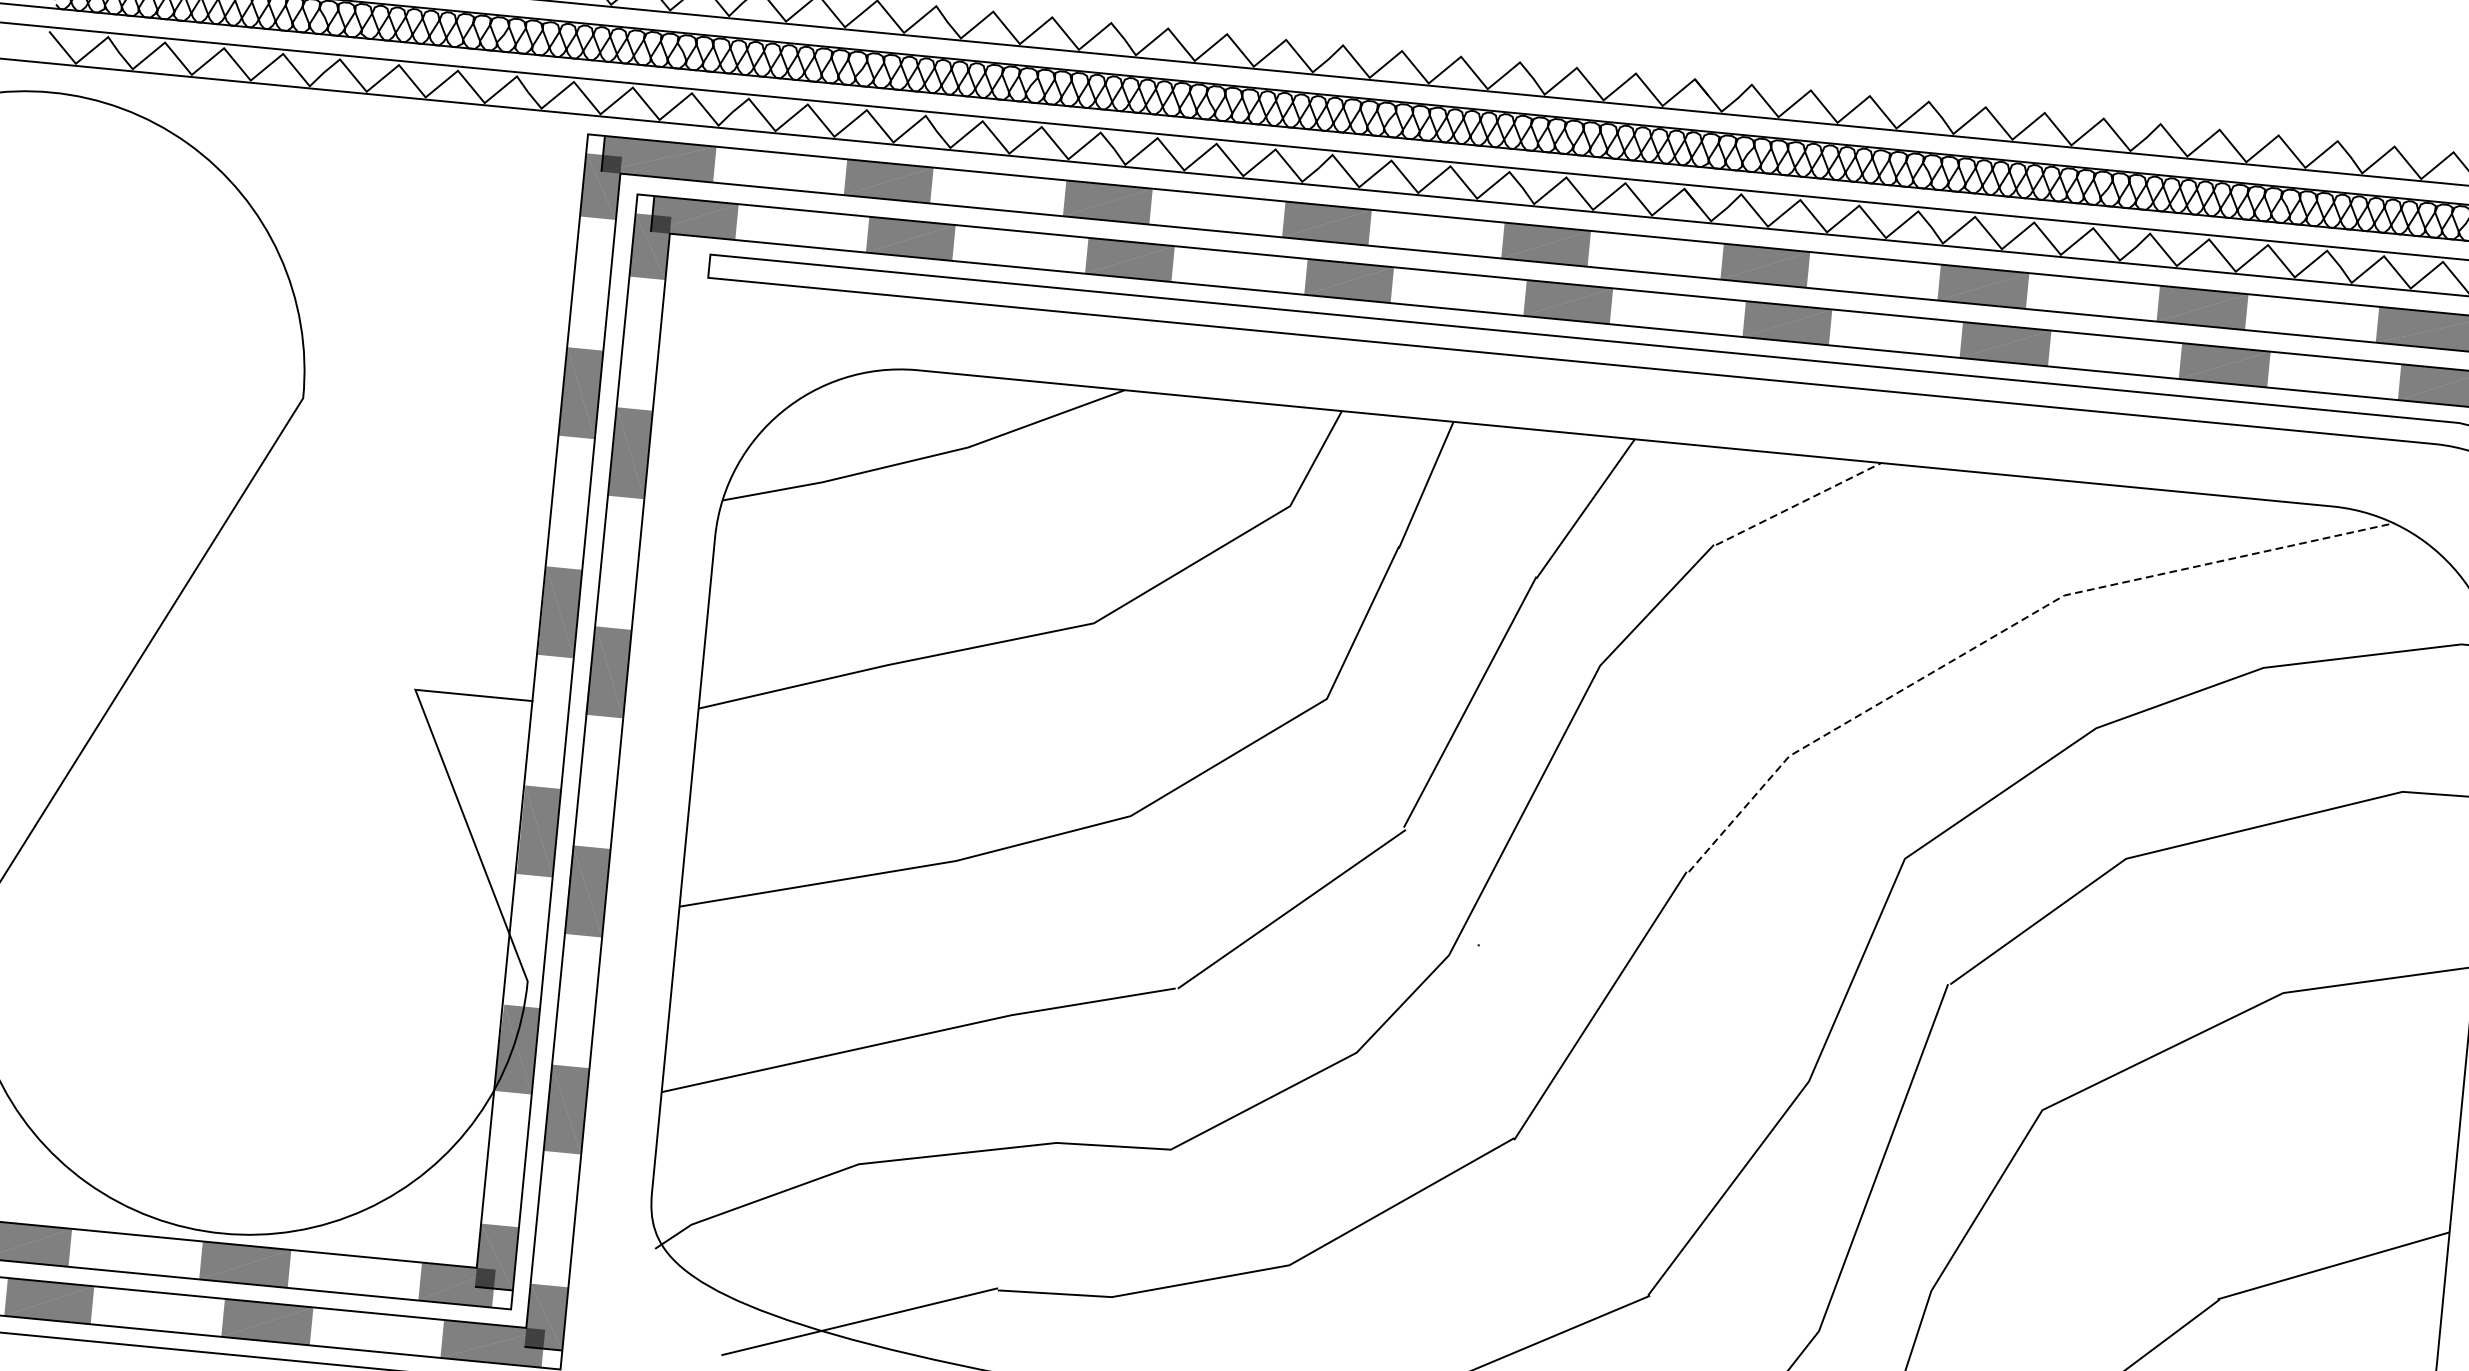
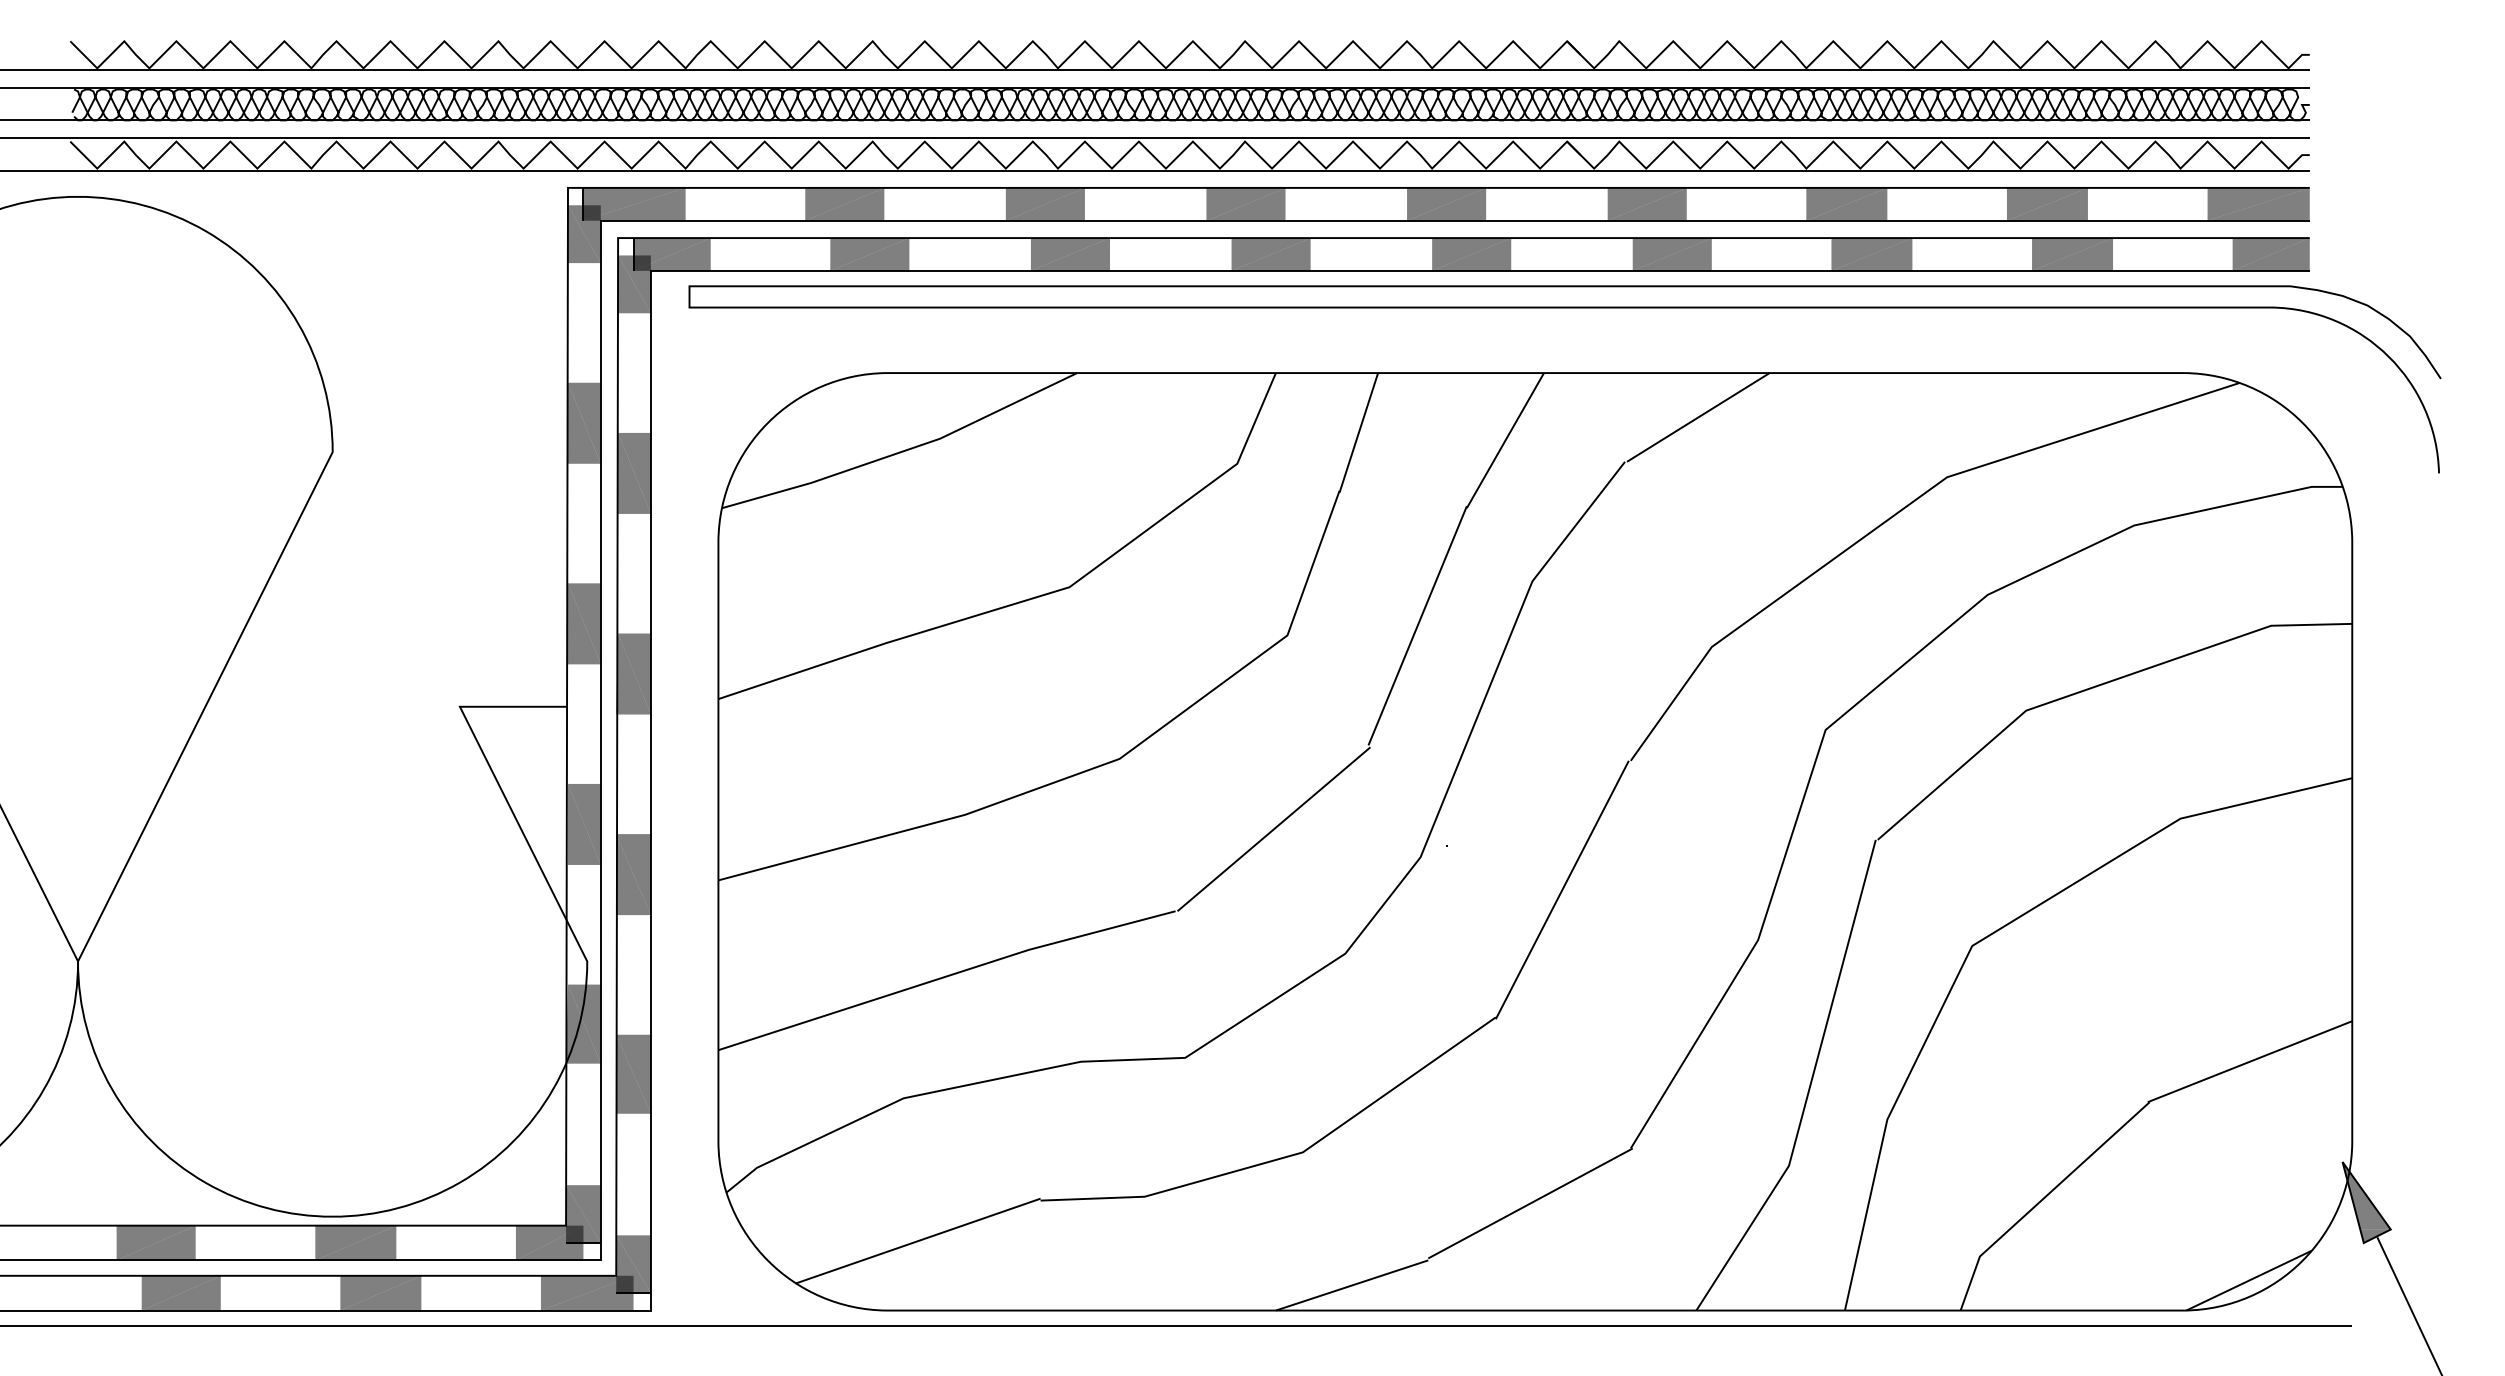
line: (1798, 504) -> (1698, 417), dashed -> solid
line: (2006, 628) -> (1897, 512), dashed -> solid

